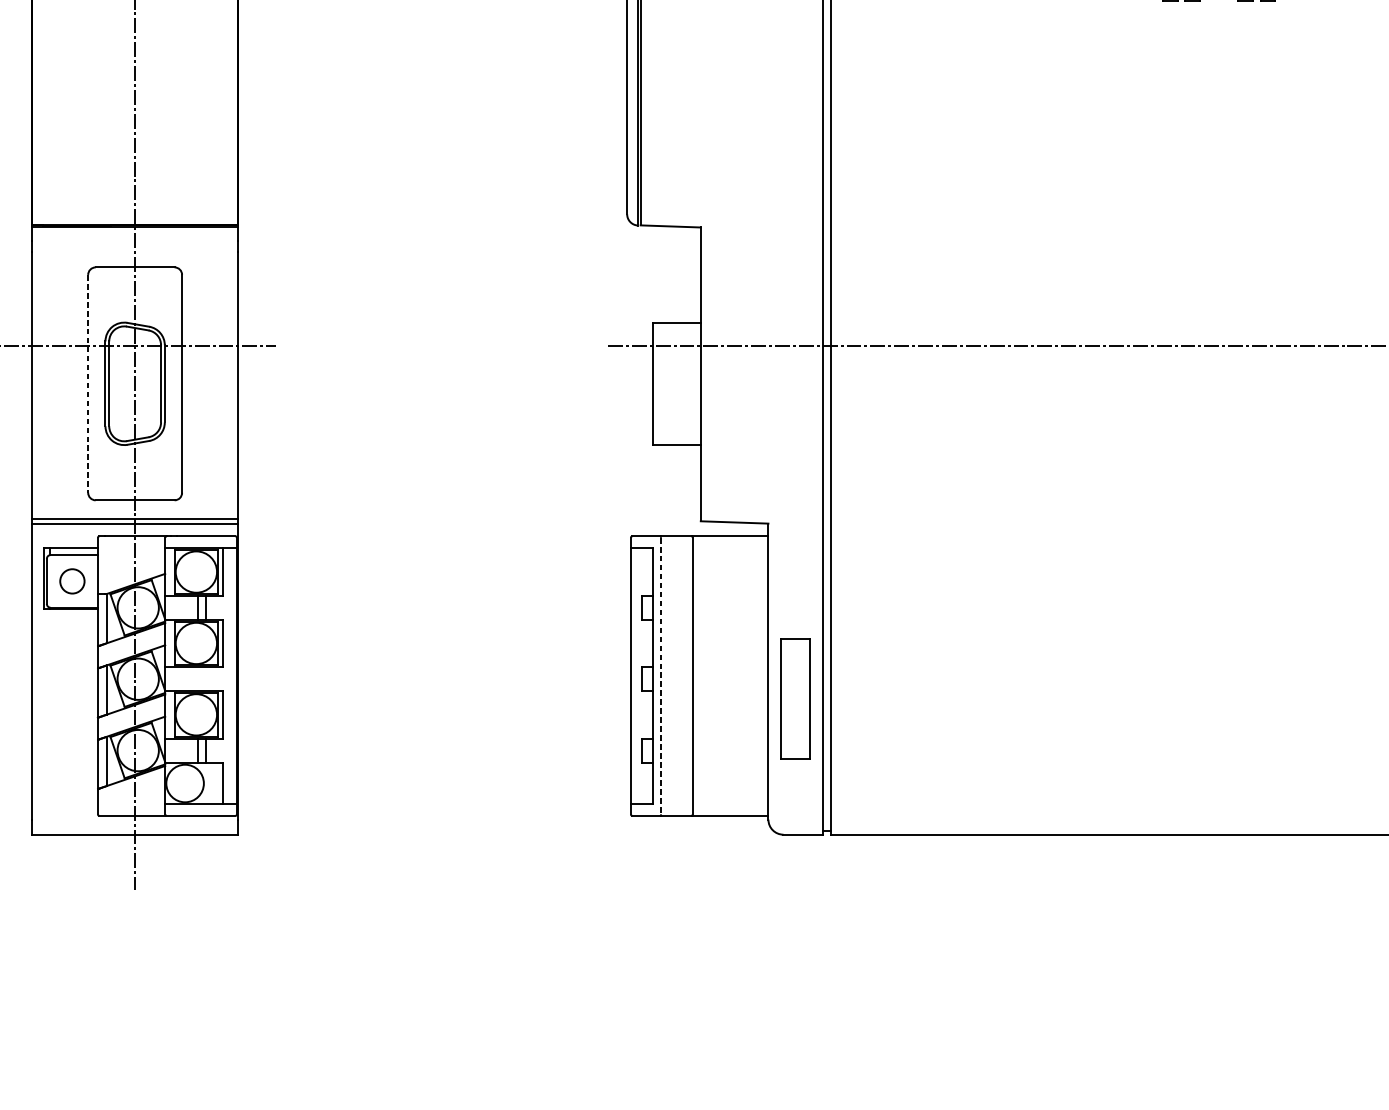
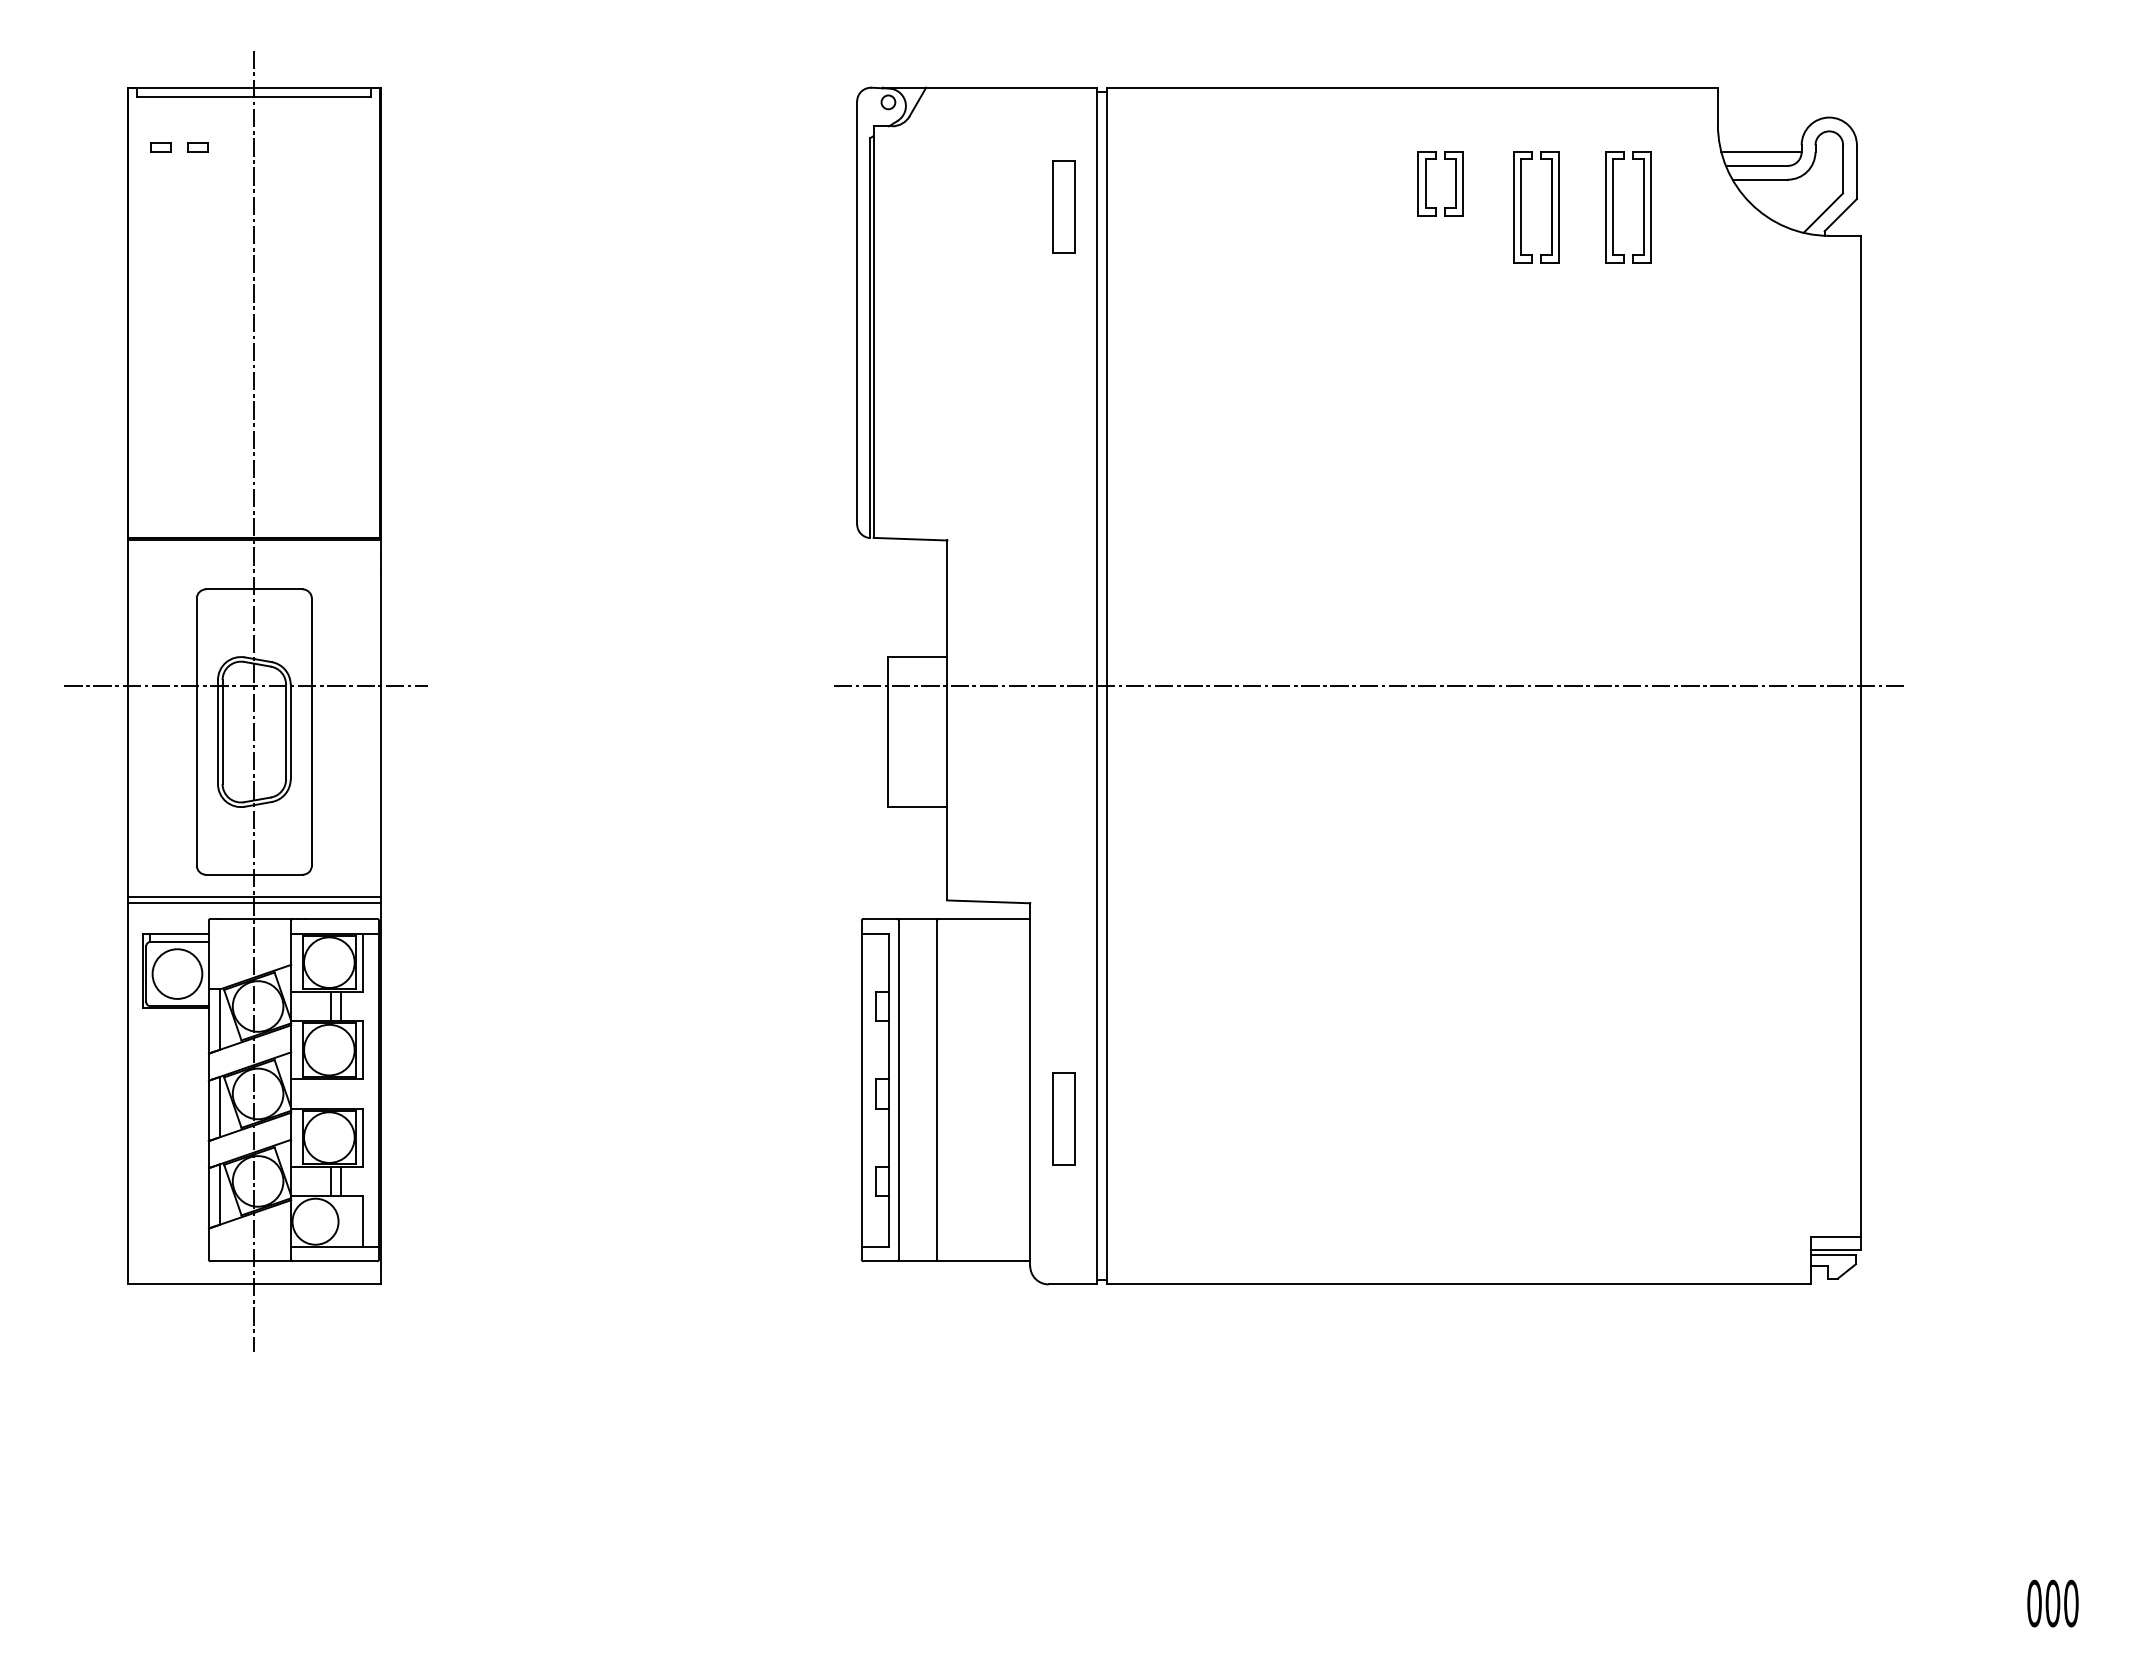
line: (87, 384) -> (196, 732), dashed -> solid
circle: (72, 580) -> (177, 973), size x1.67
line: (660, 676) -> (898, 1090), dashed -> solid
part: (795, 699) -> (1063, 1118), size x0.62

